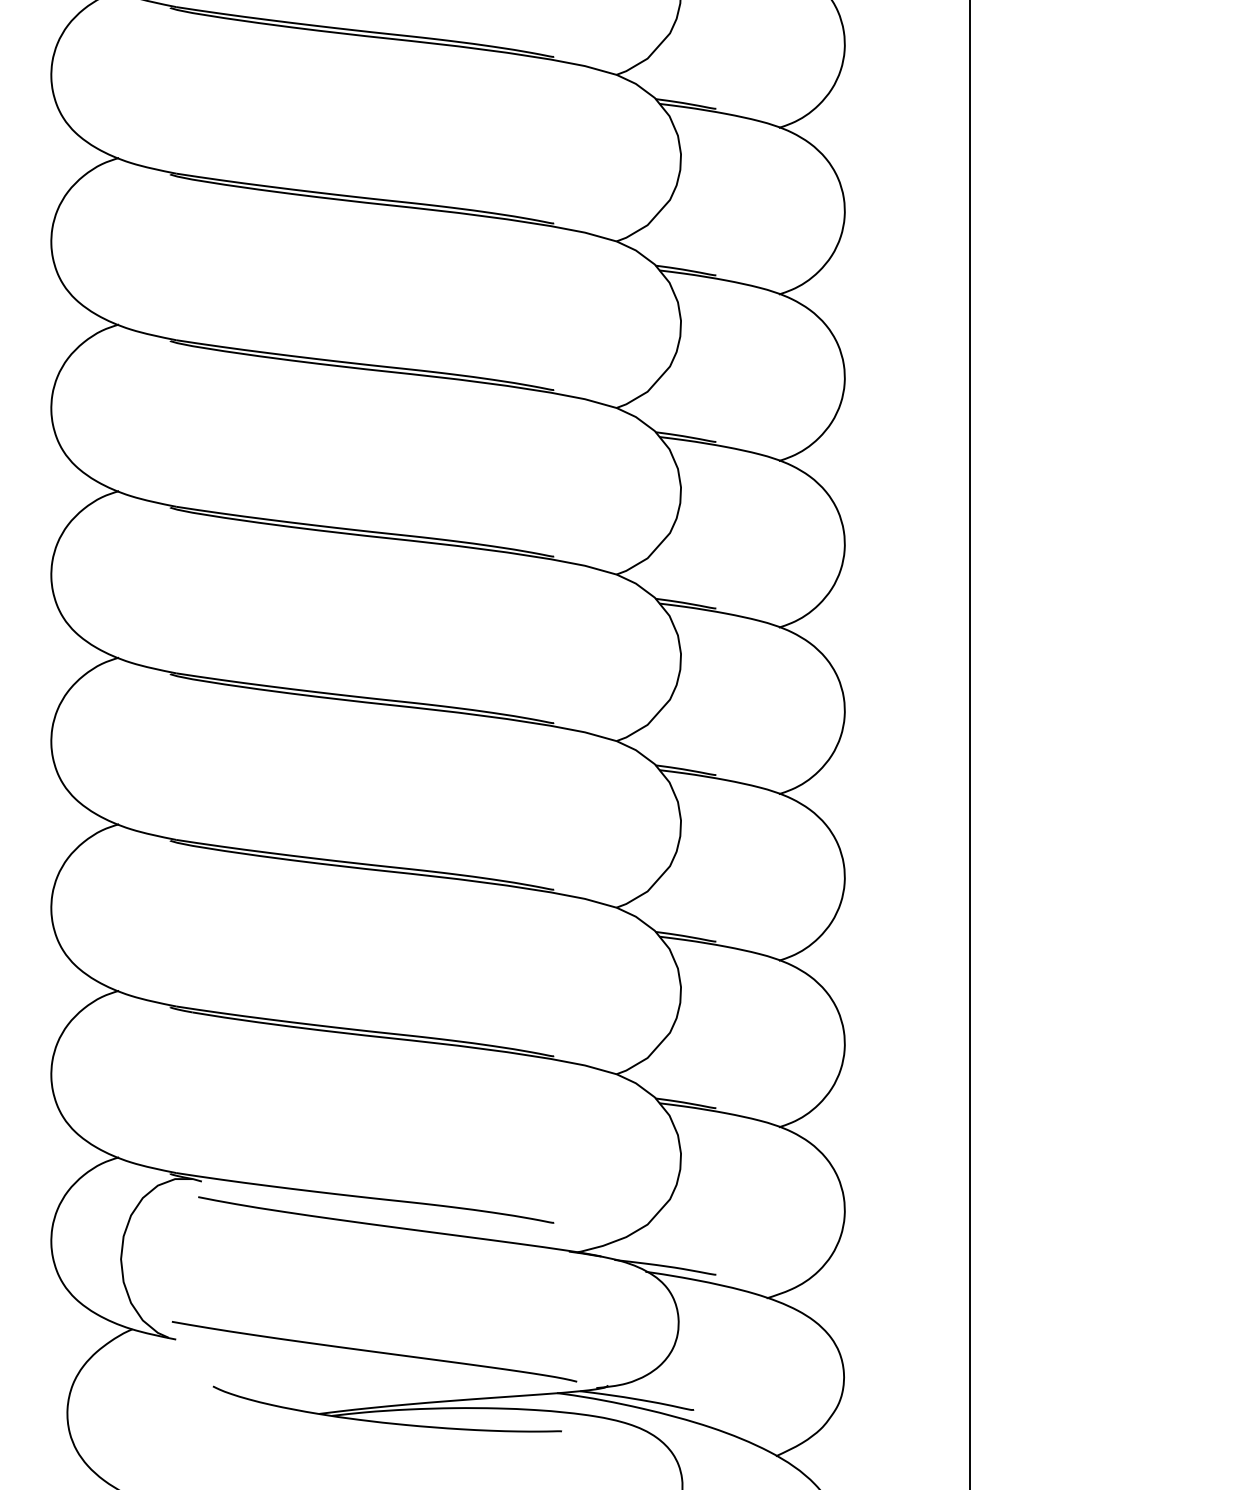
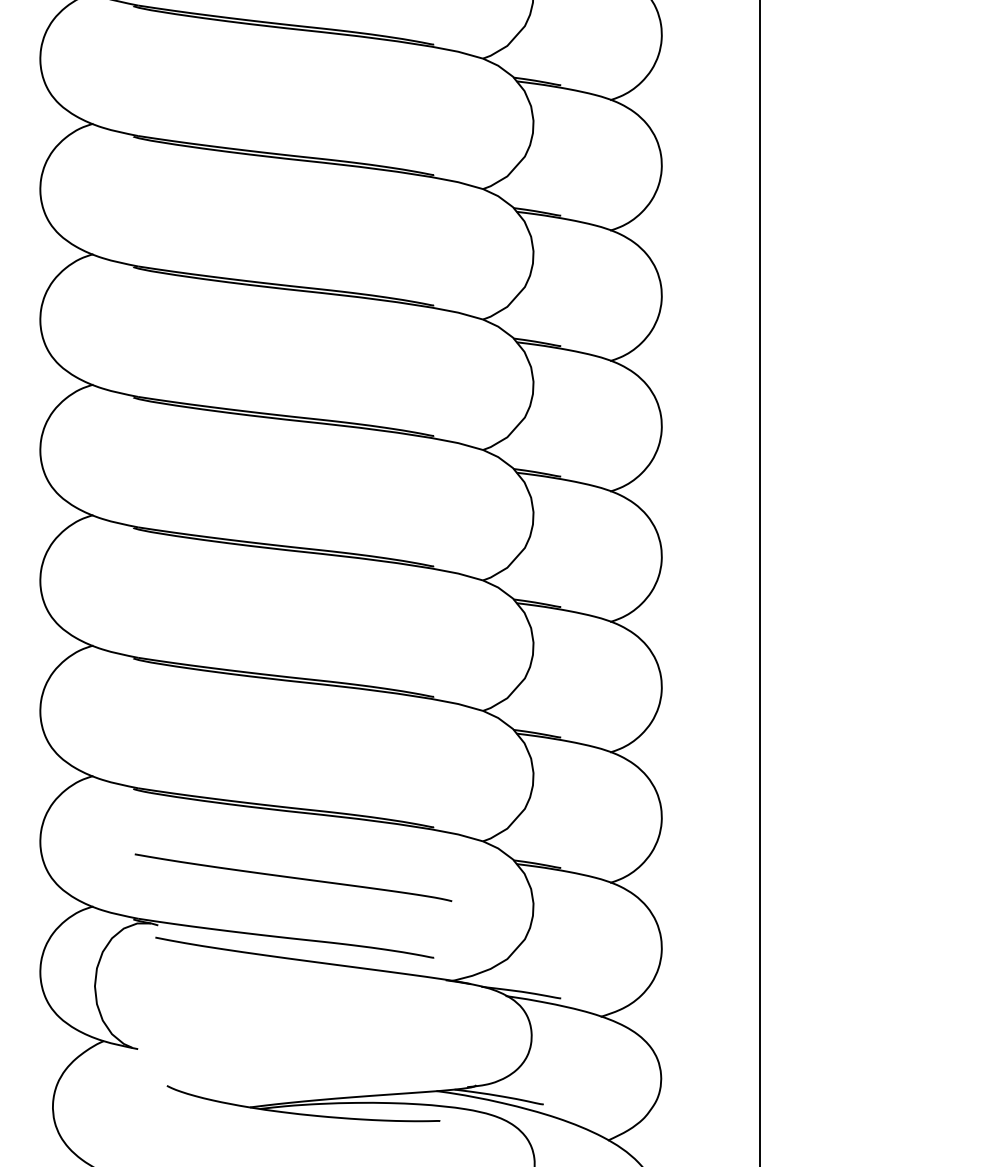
curve: (374, 1351) -> (293, 877), moved

